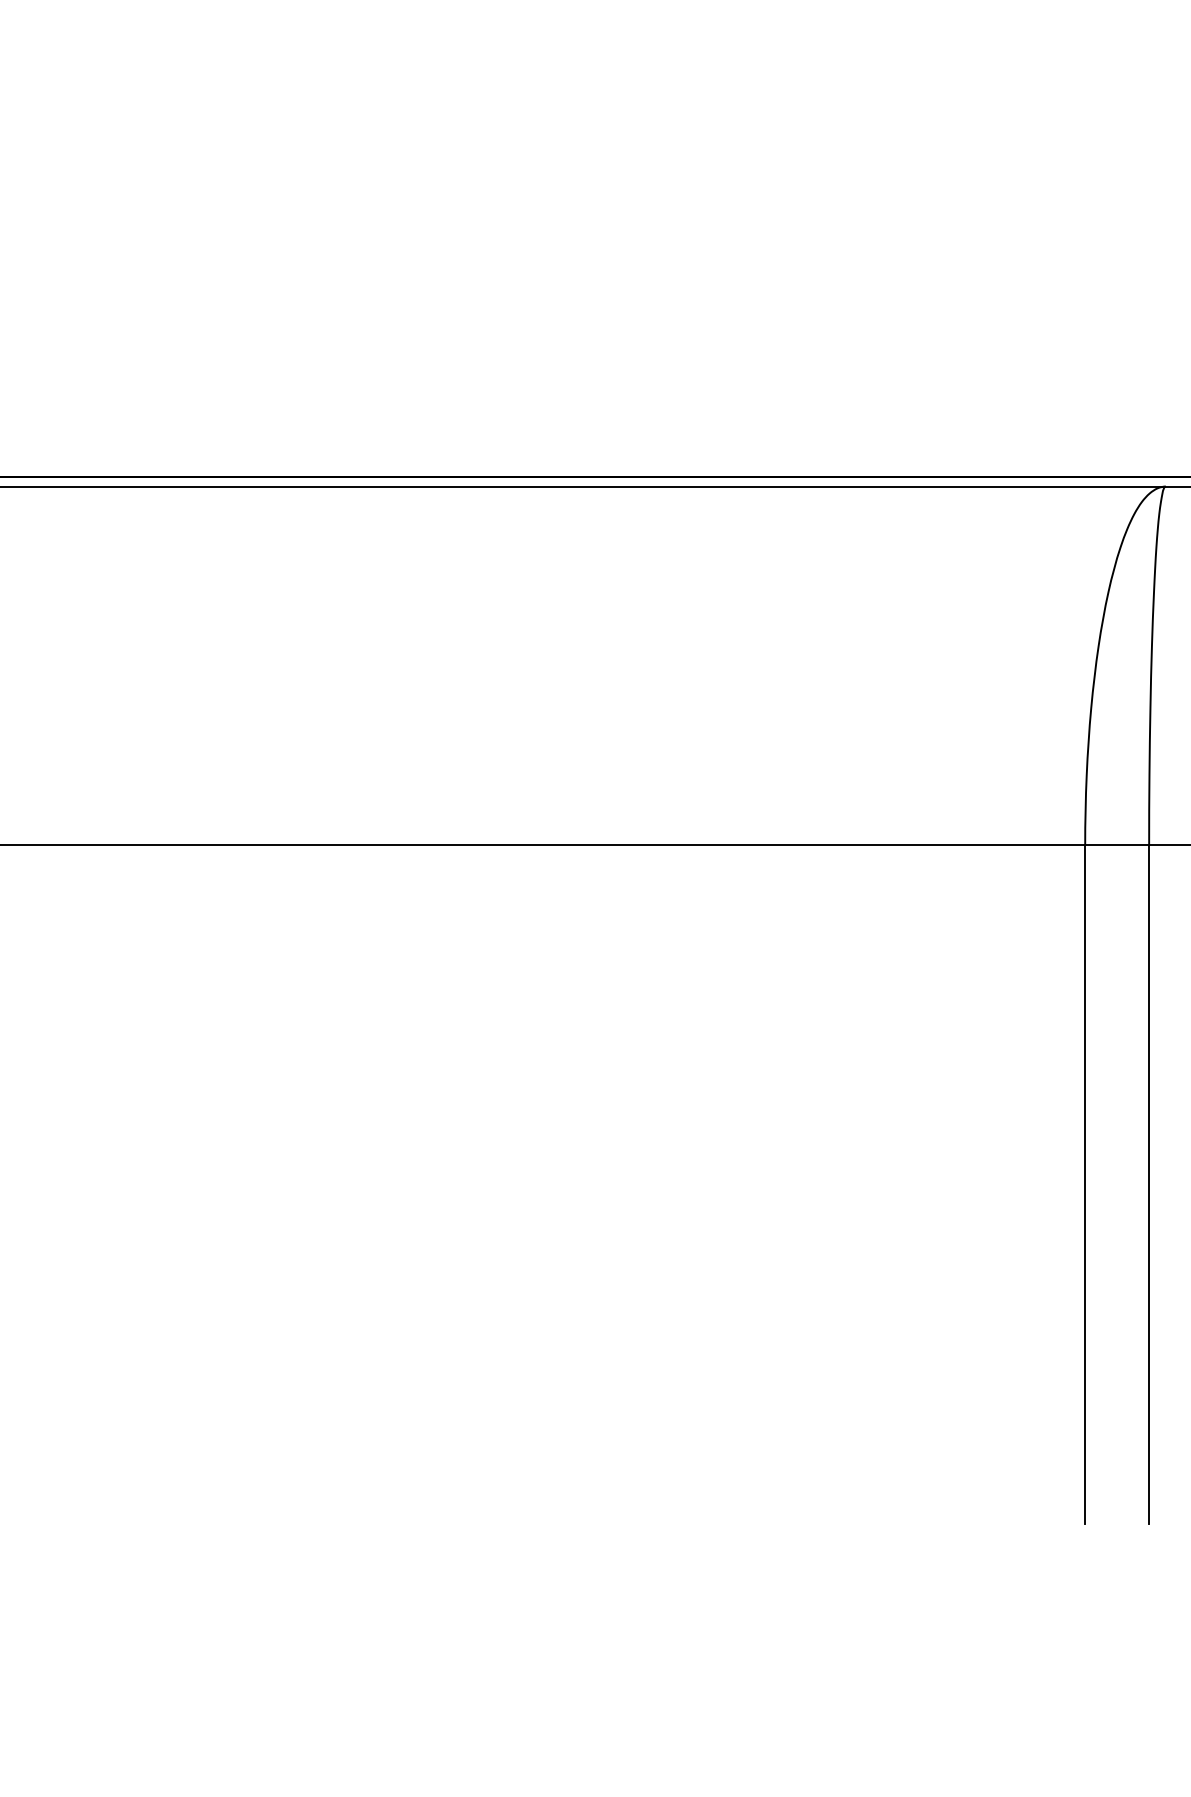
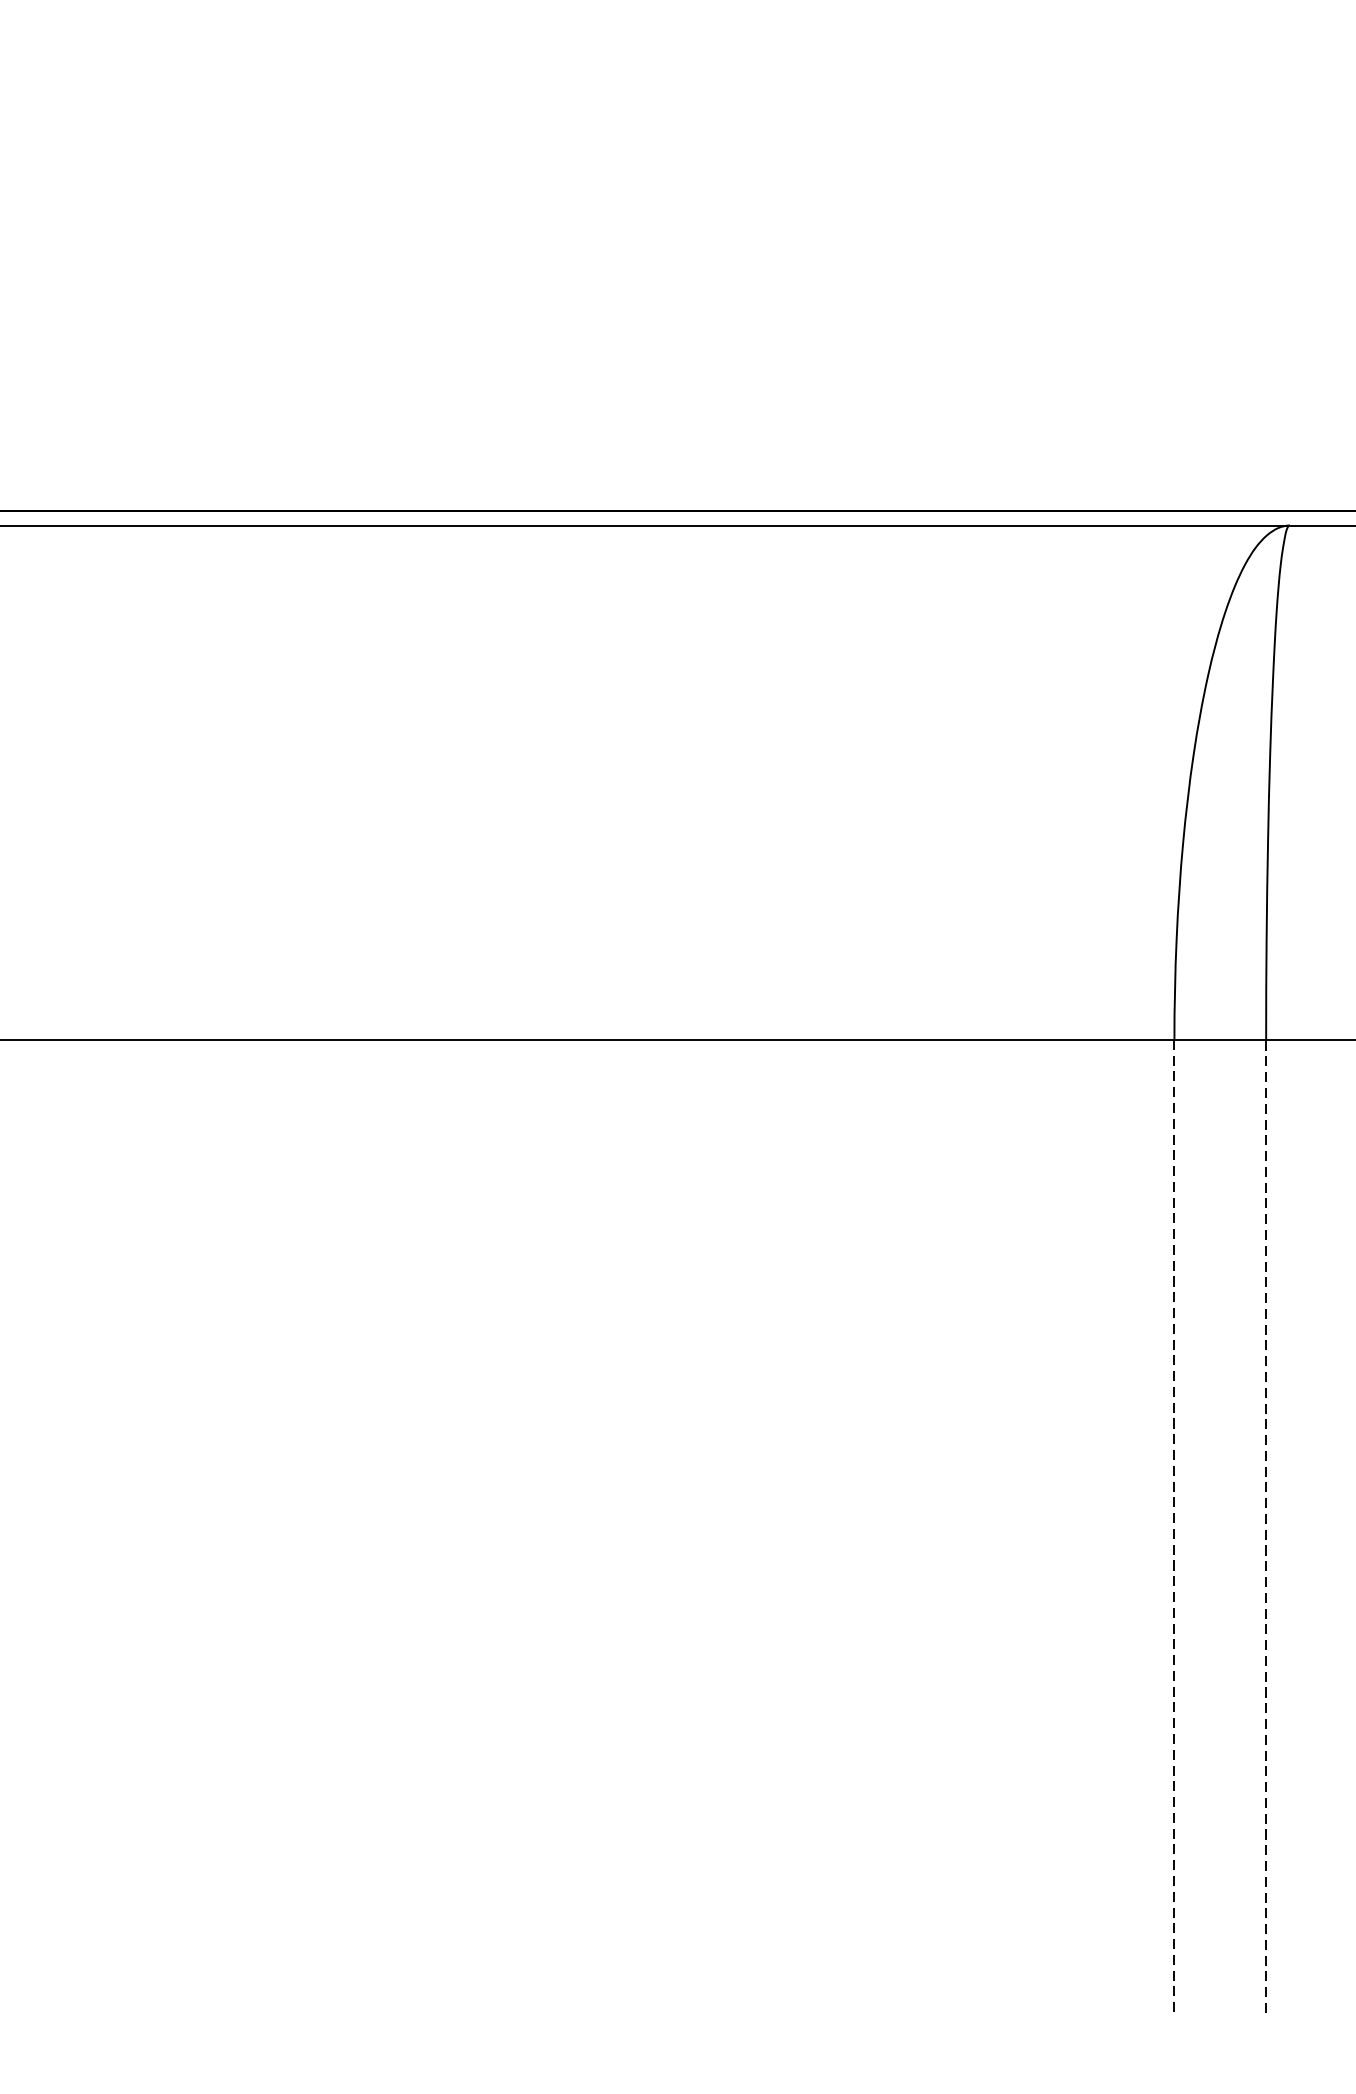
line: (1149, 1183) -> (1266, 1525), solid -> dashed
line: (1085, 1184) -> (1174, 1526), solid -> dashed

